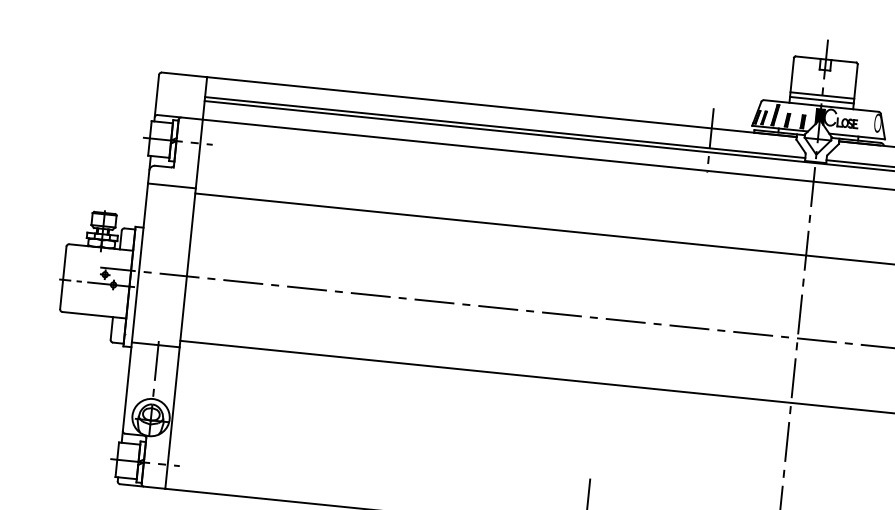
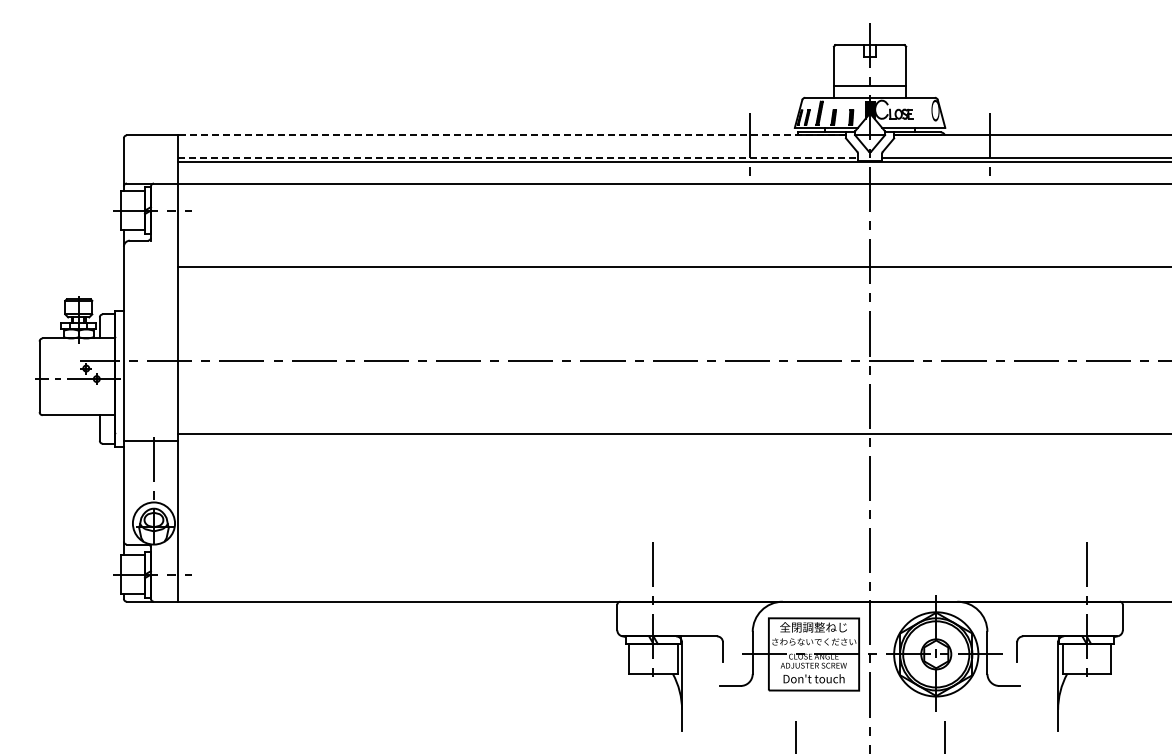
line: (821, 100) -> (869, 91), removed
line: (502, 107) -> (512, 135), solid -> dashed
line: (505, 127) -> (518, 157), solid -> dashed
line: (171, 186) -> (150, 261), removed

